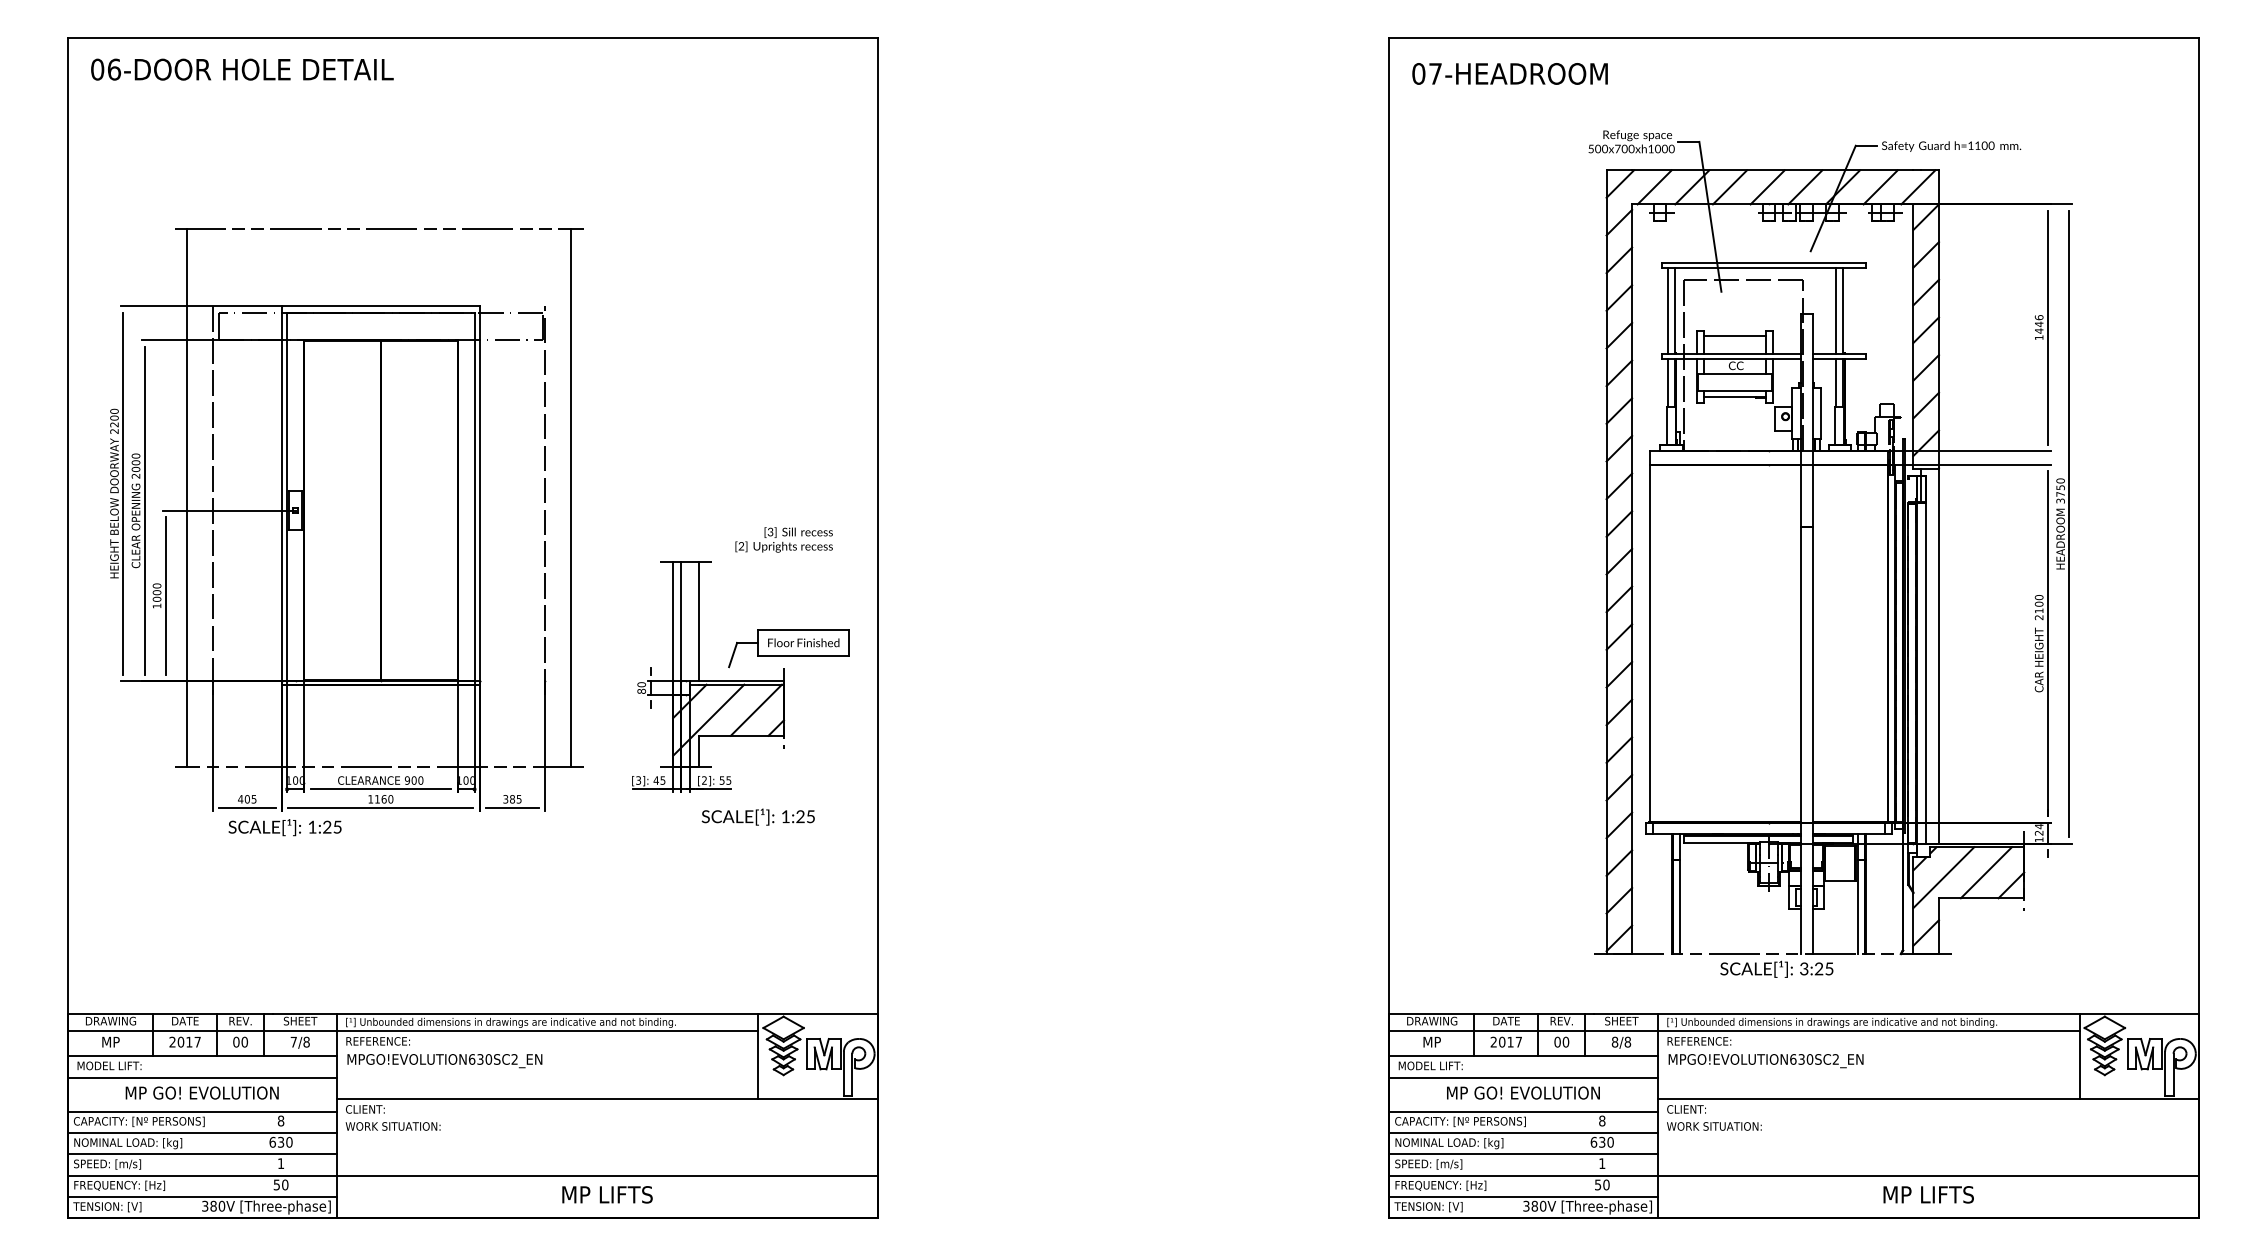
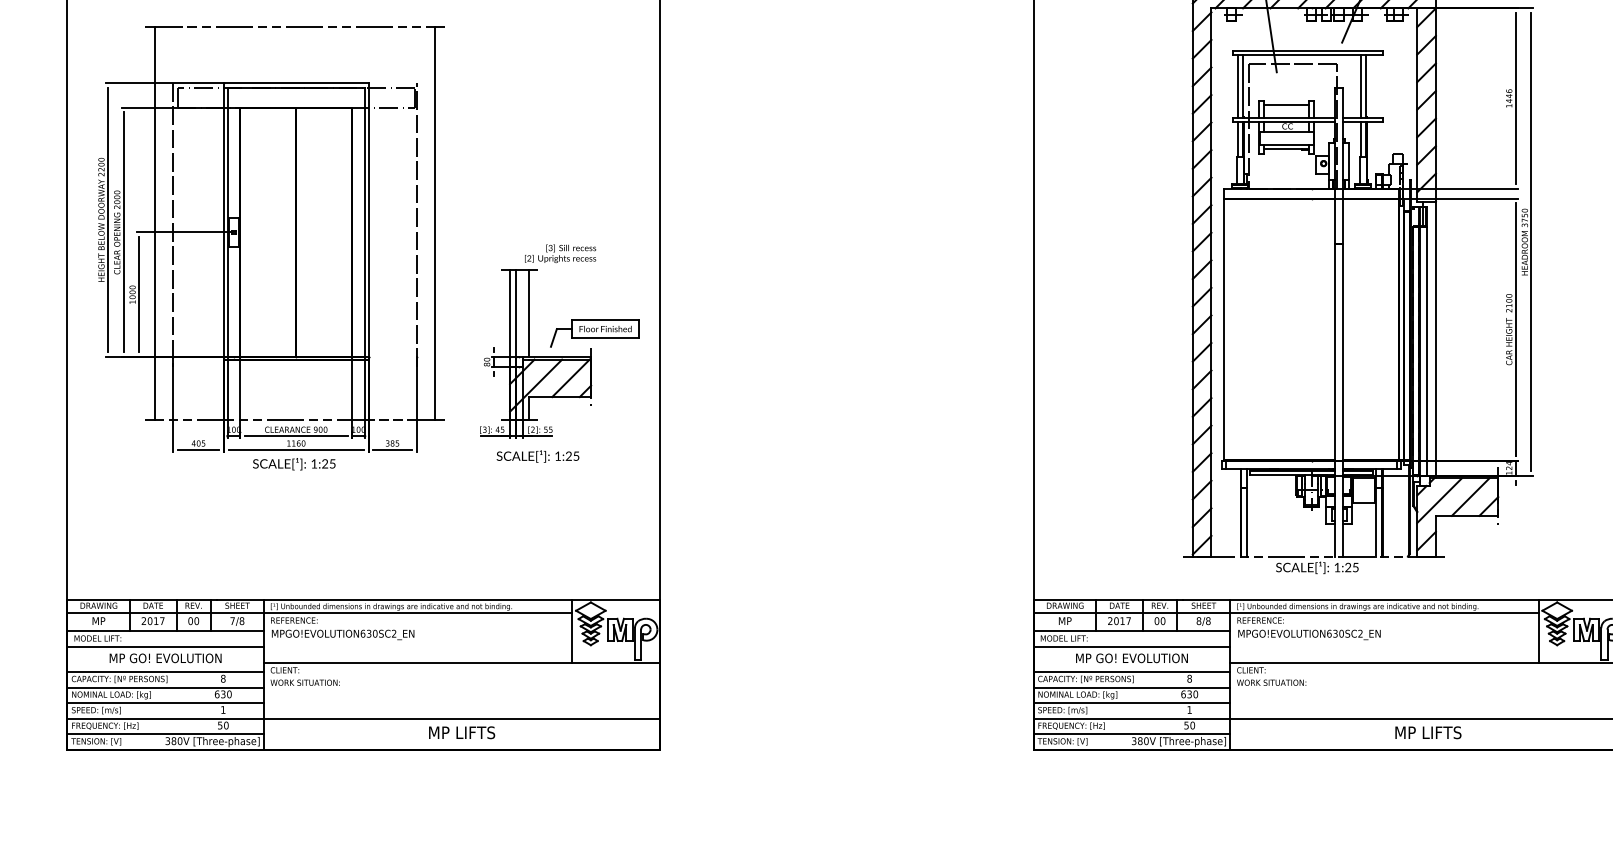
text: (783, 539) -> (560, 253), moved
text: (757, 816) -> (537, 456), moved
text: (284, 827) -> (293, 464), moved
text: (1804, 968) -> (1337, 567), 3:25 -> 1:25

